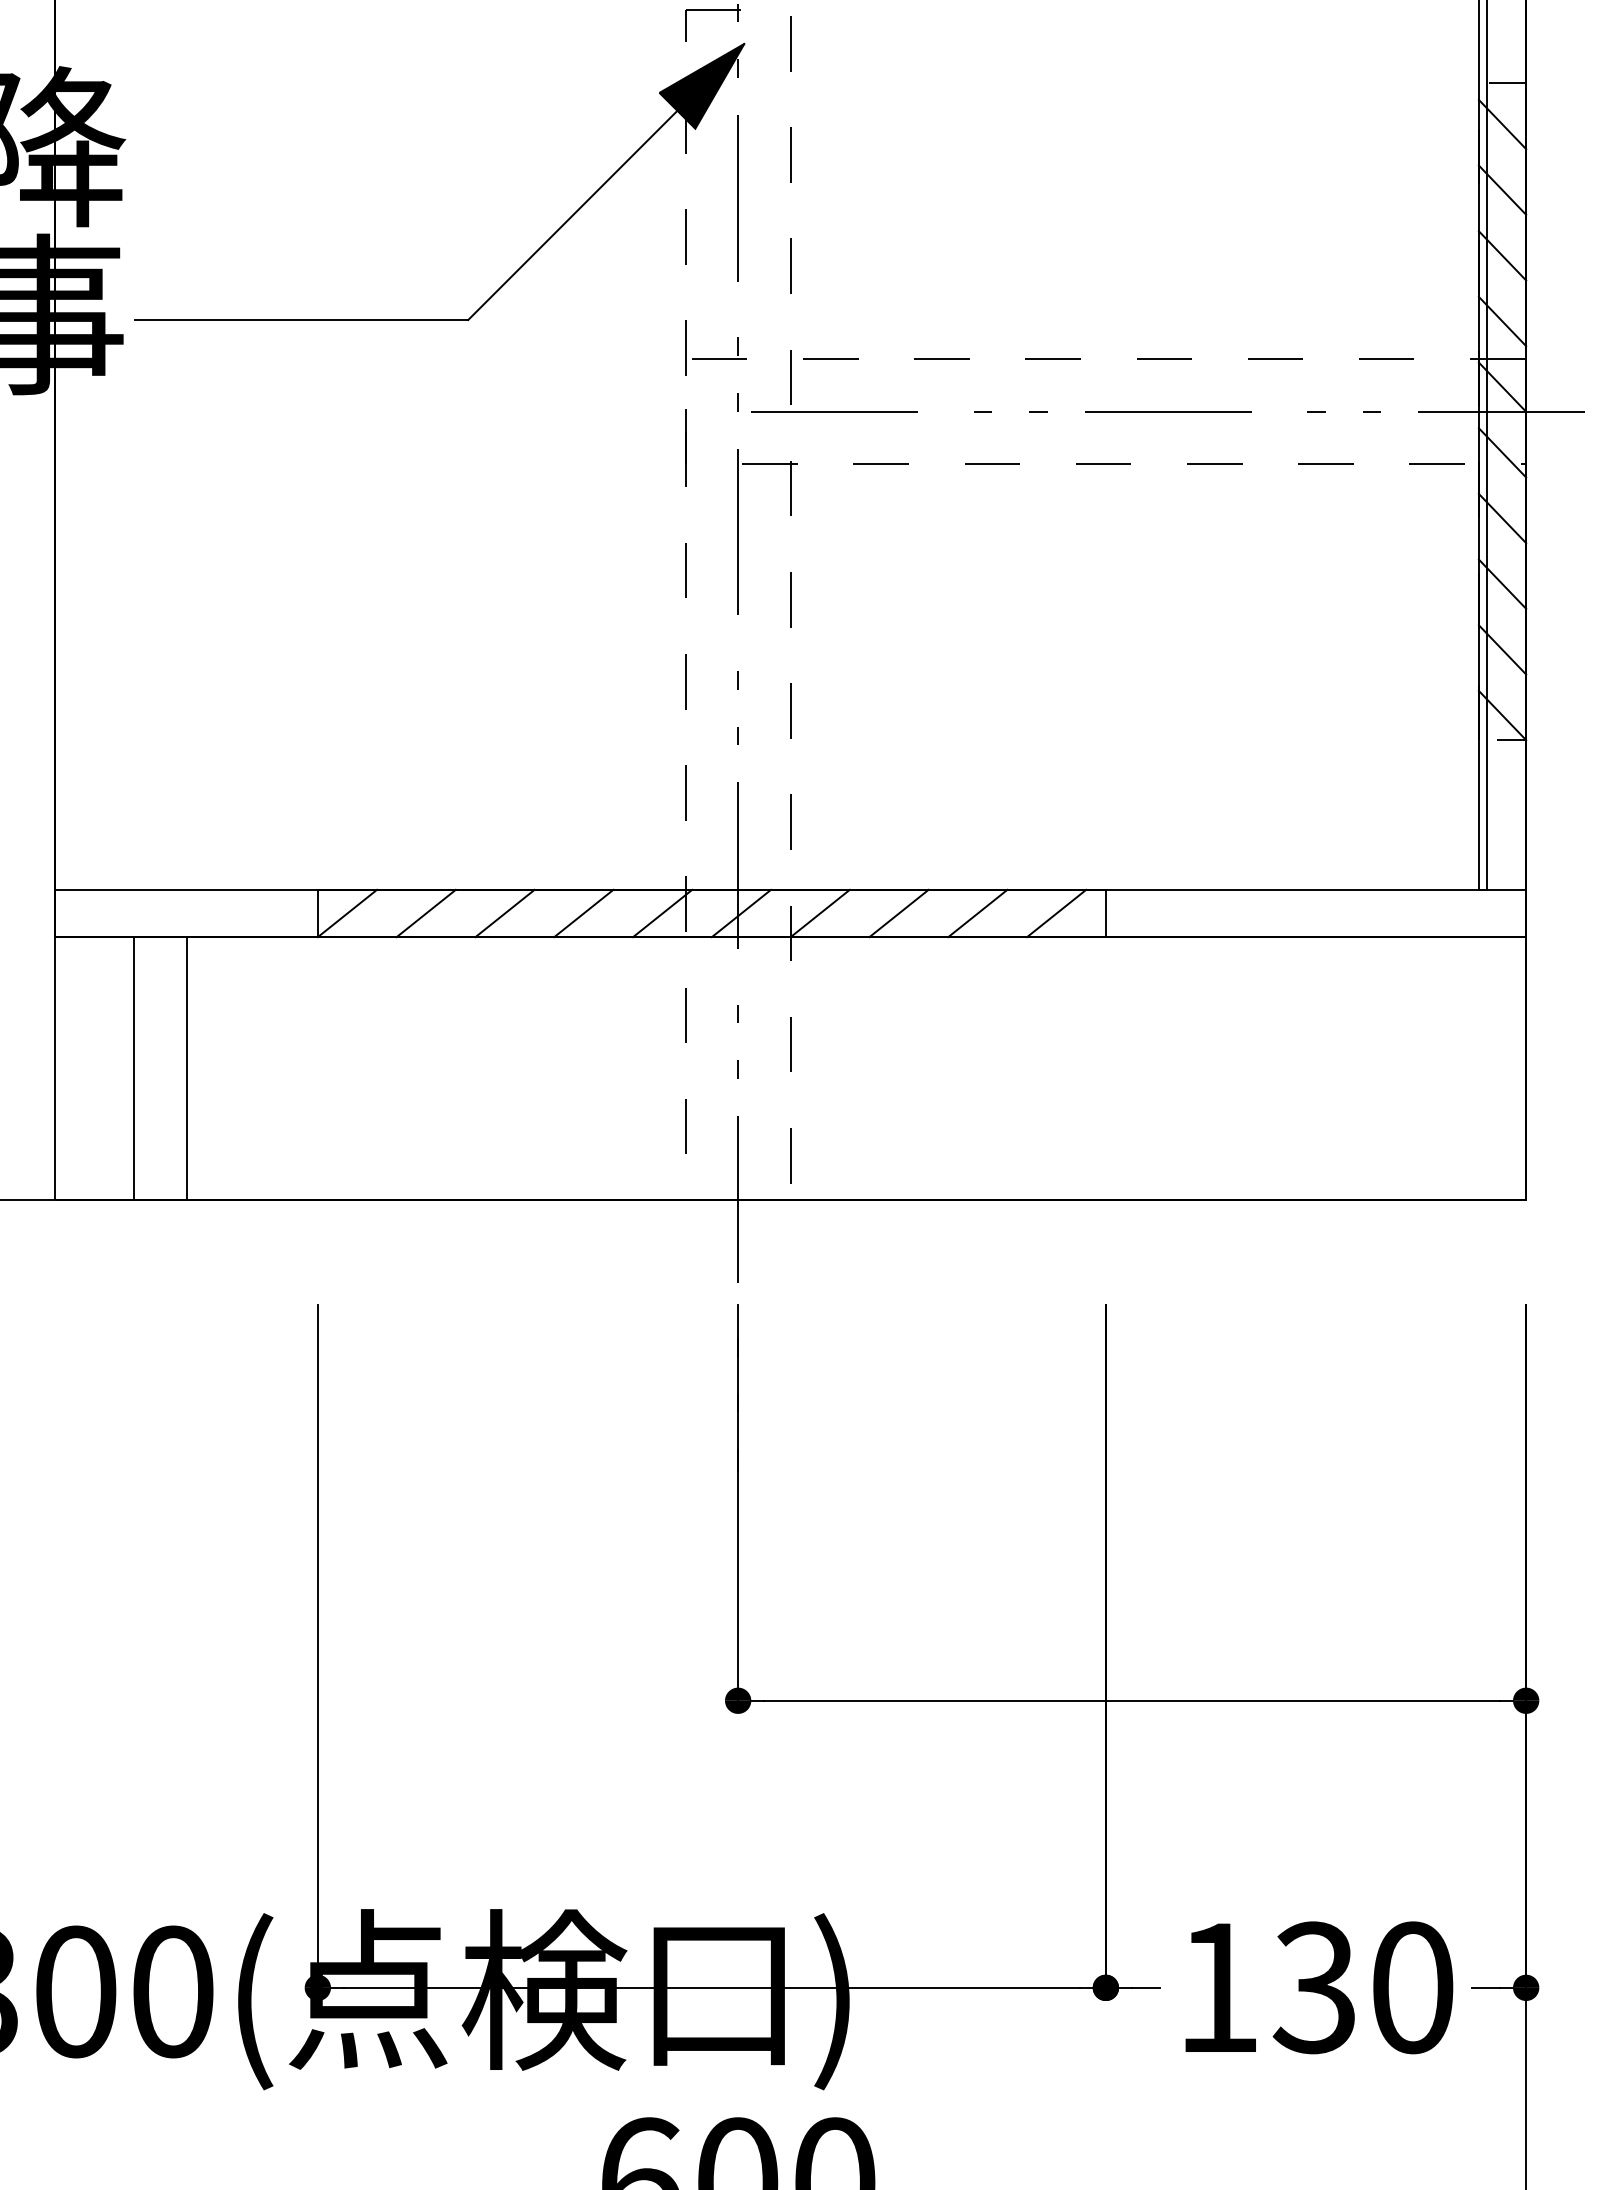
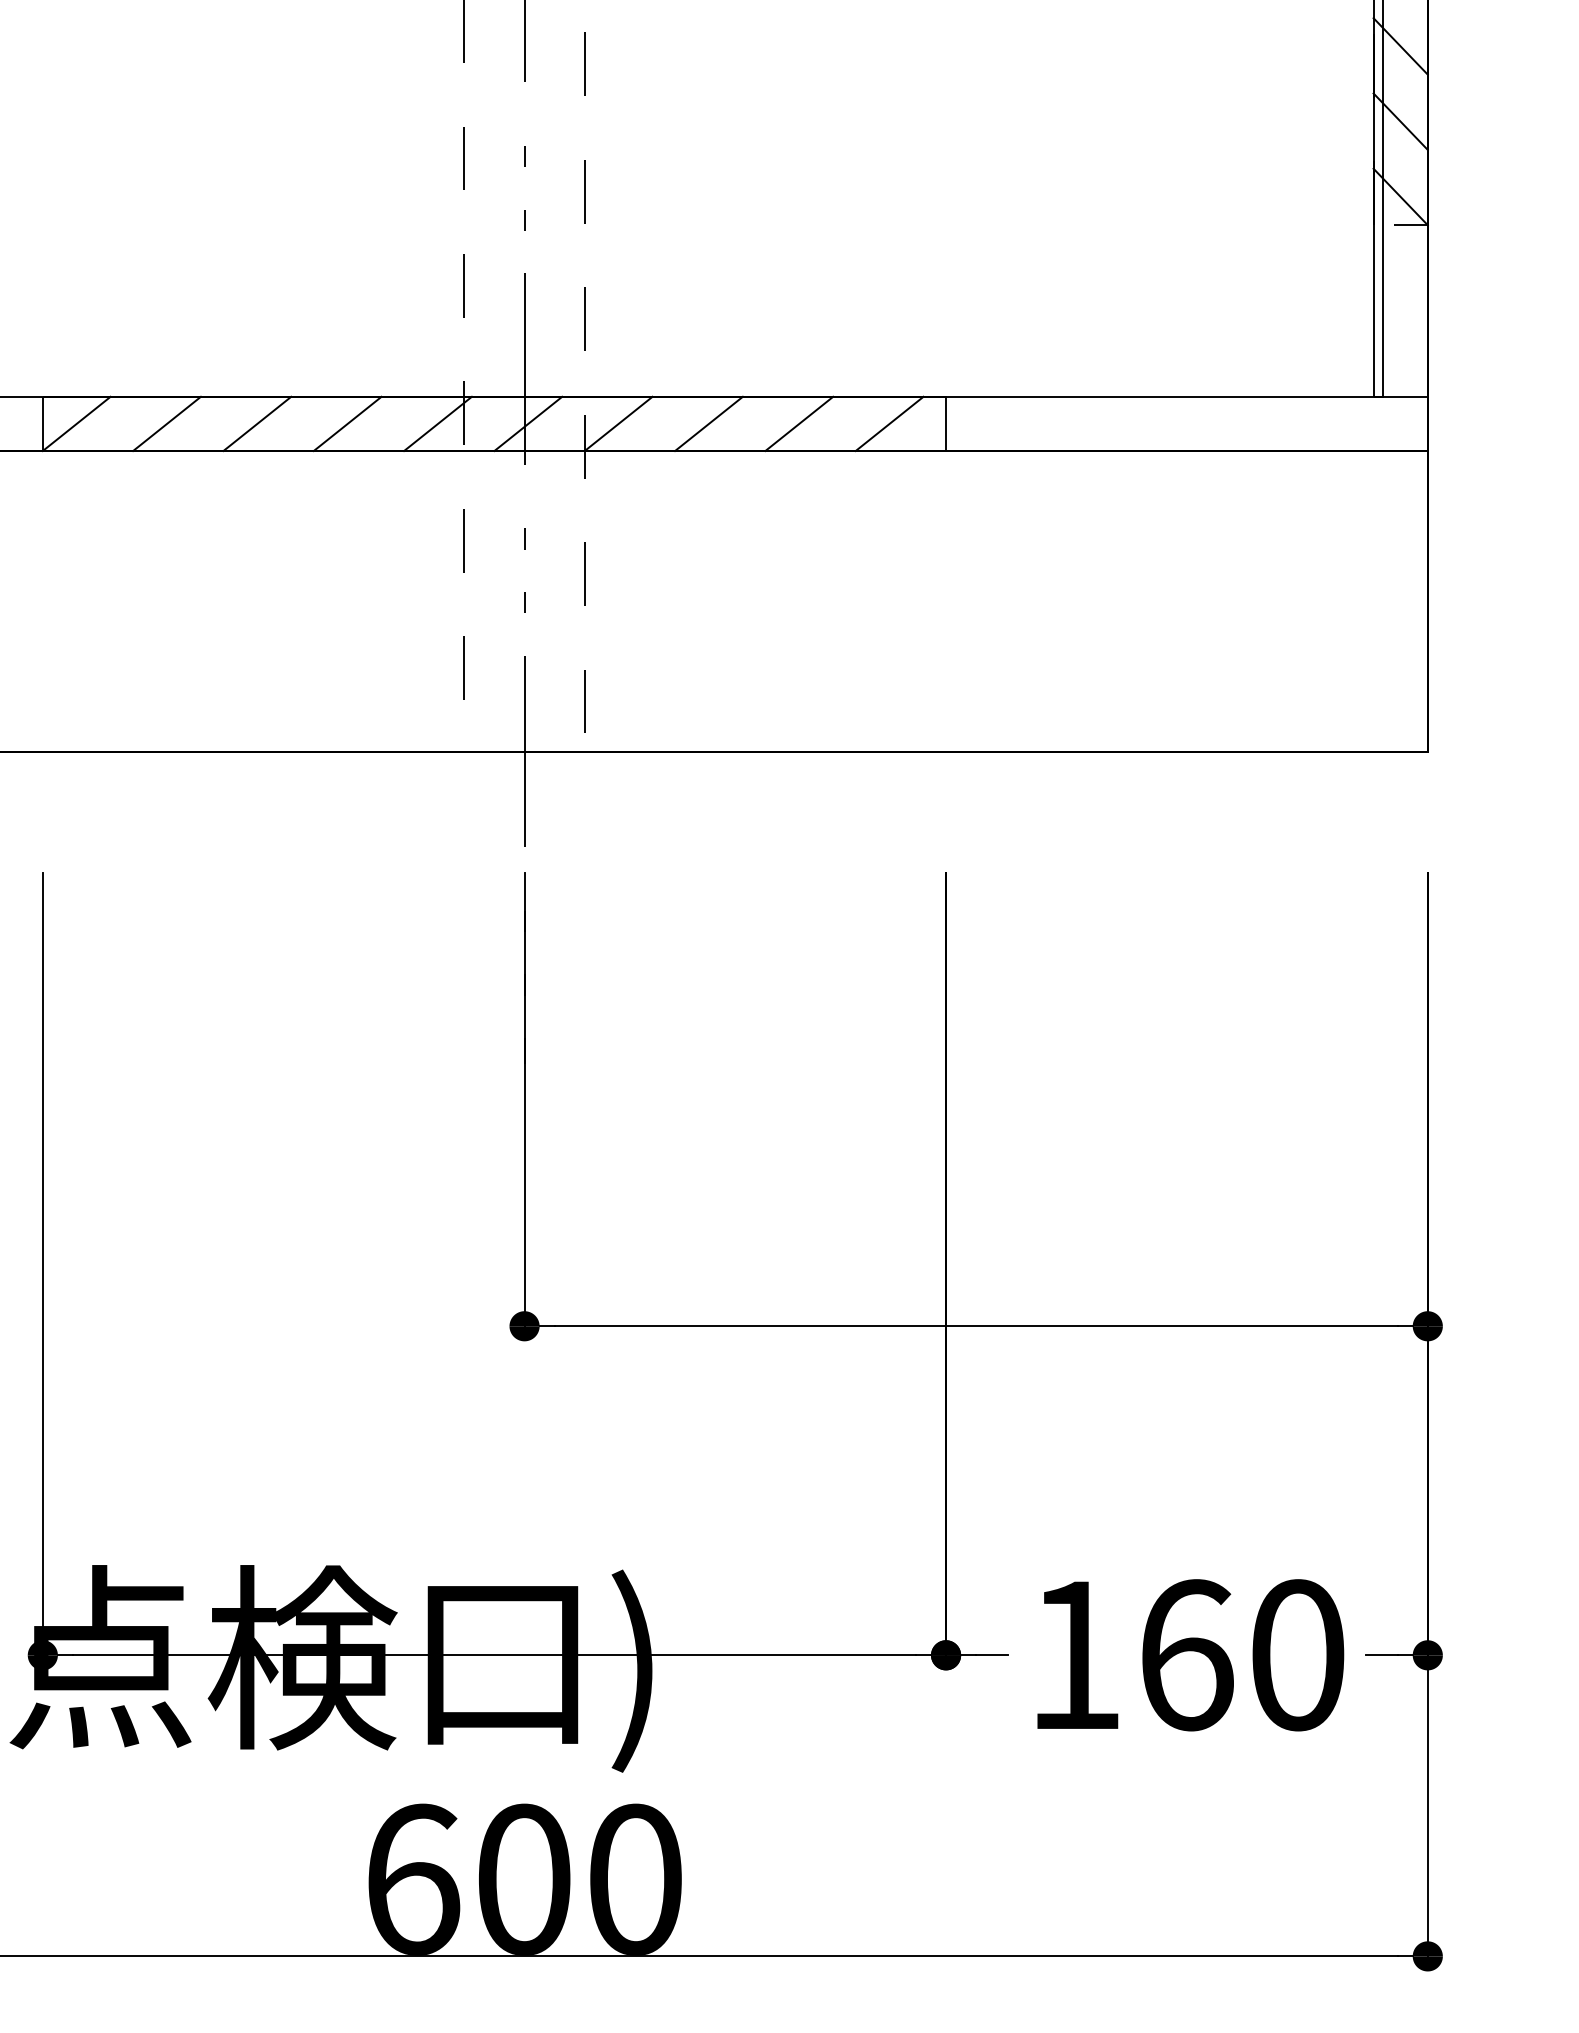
text: (1314, 1987) -> (1185, 1654), 130 -> 160

